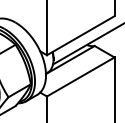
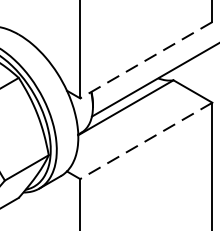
line: (80, 35) -> (145, 59), solid -> dashed
line: (80, 76) -> (145, 139), solid -> dashed

